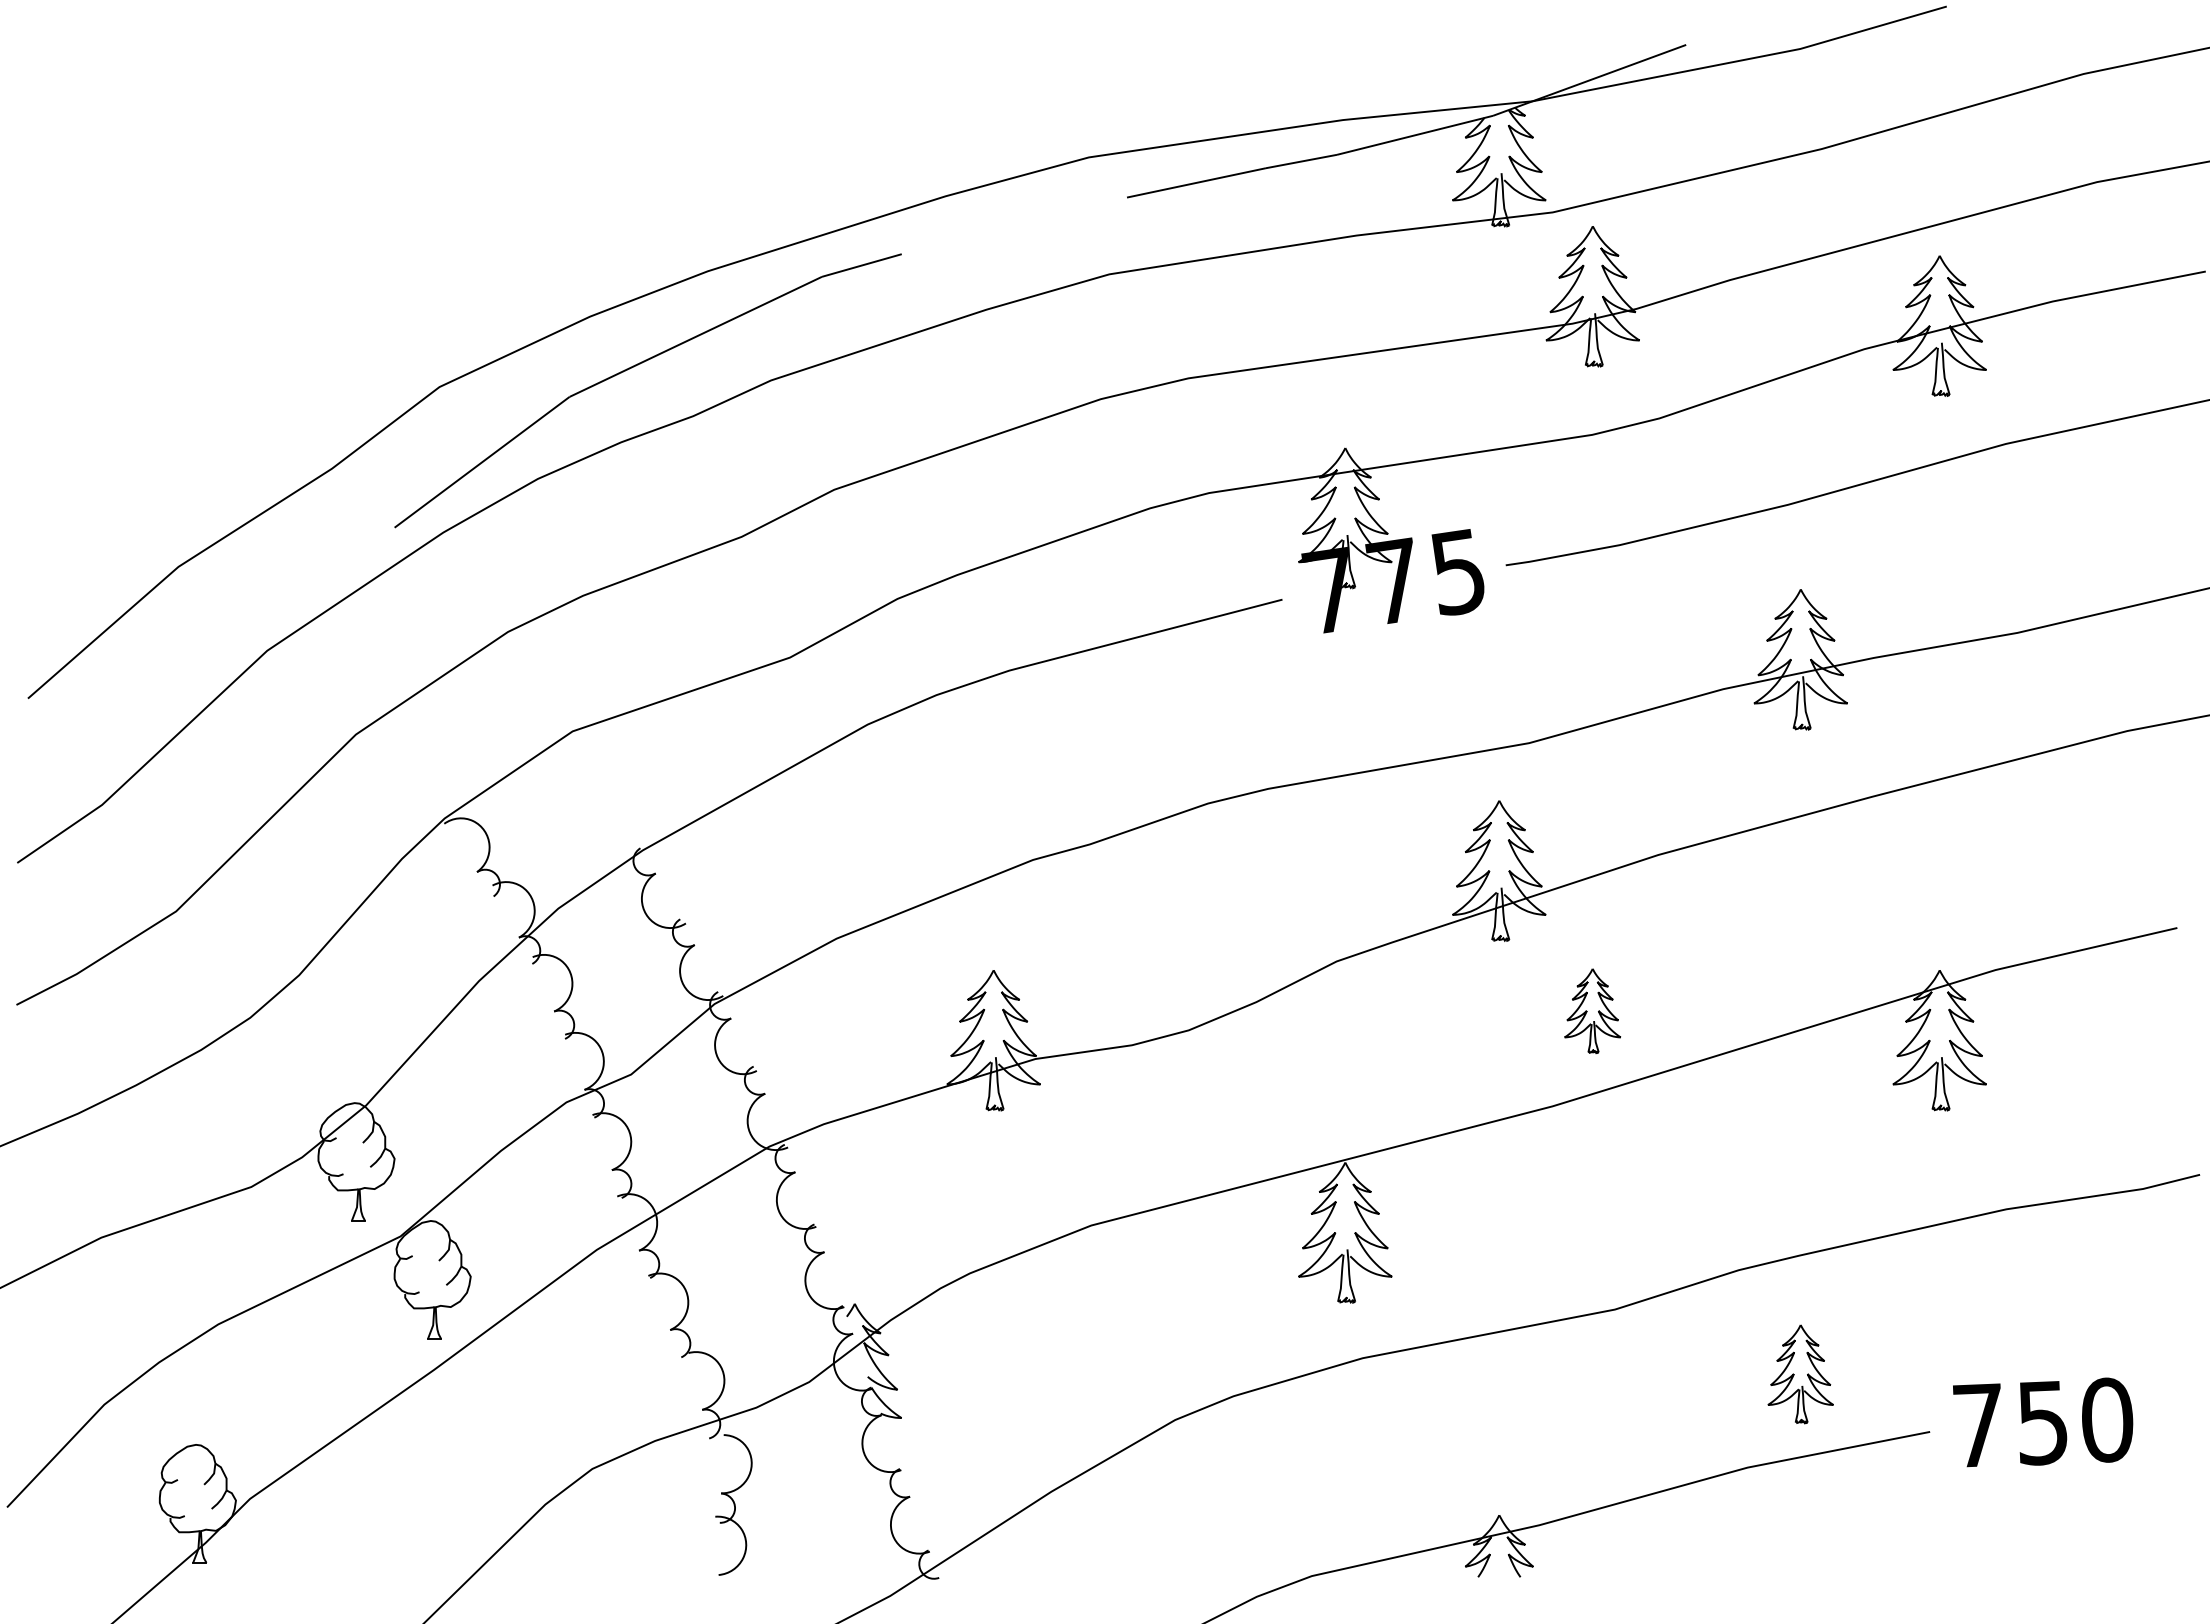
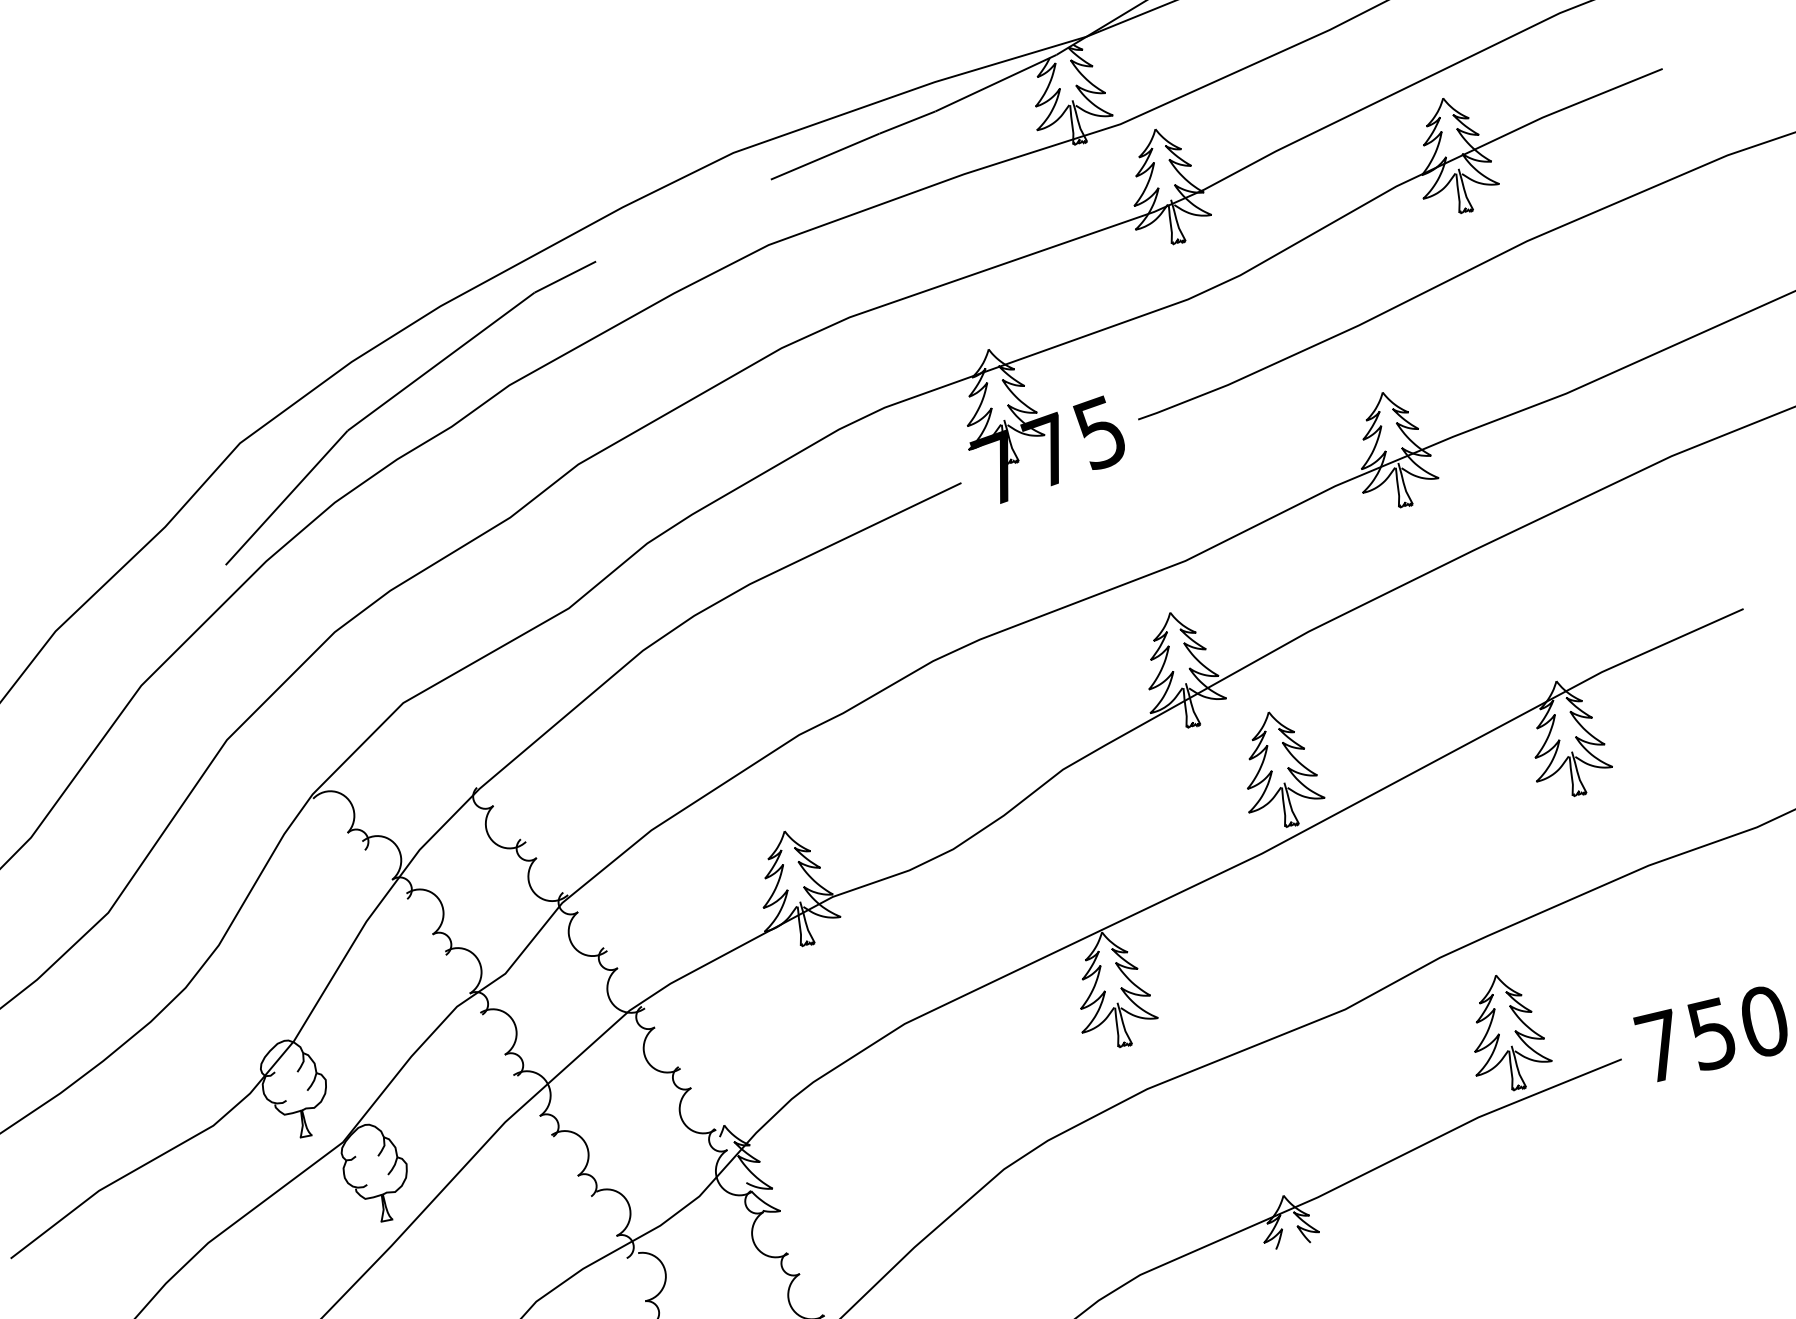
part: (1592, 1010) -> (1279, 769), size x1.67
part: (1800, 1374) -> (1506, 1033), size x1.43

